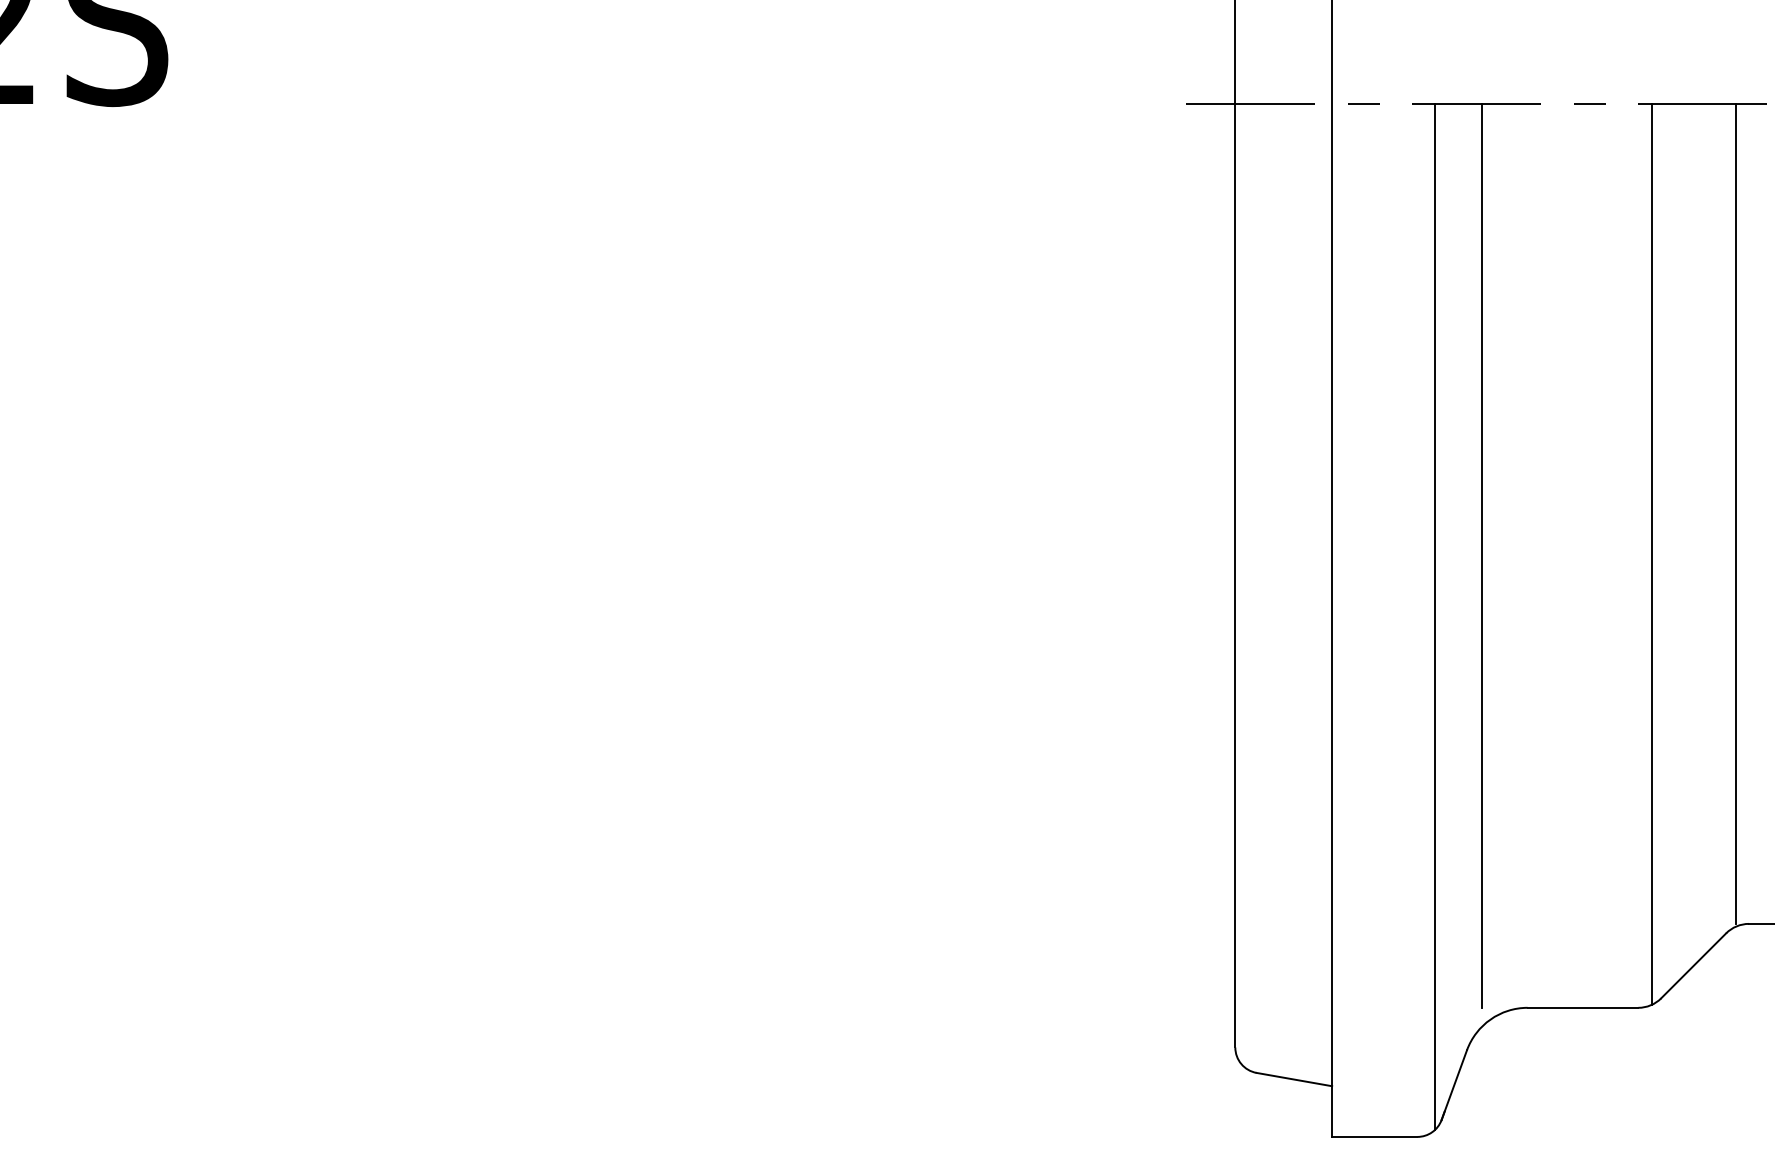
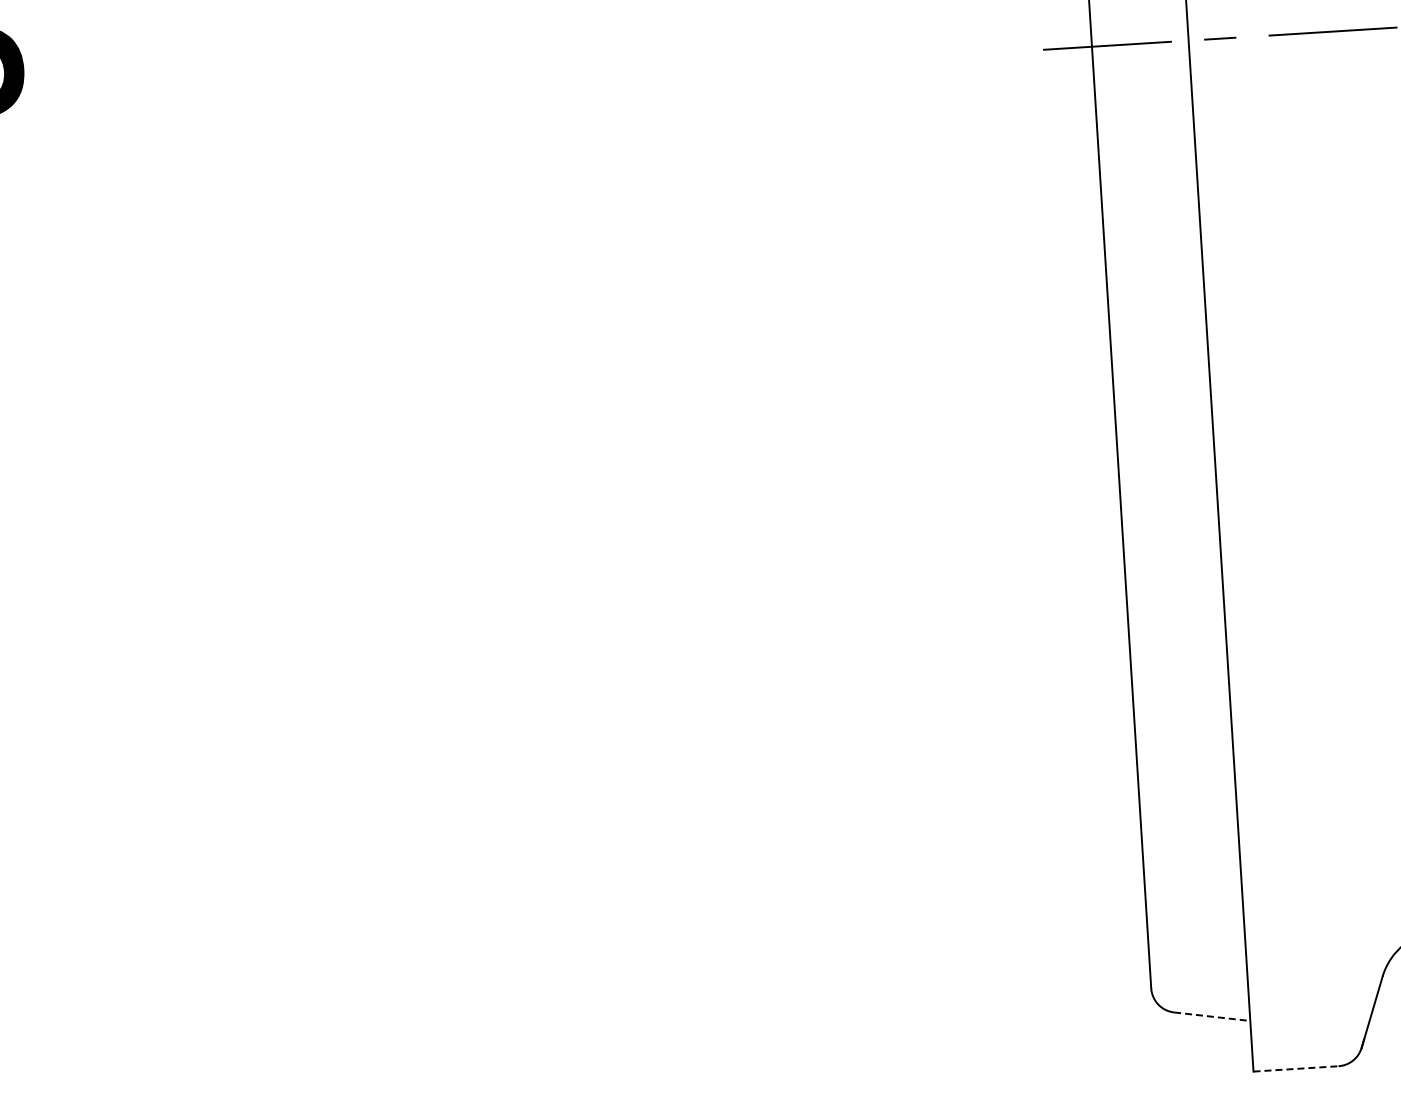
line: (1482, 555) -> (1367, 481), removed
line: (1435, 616) -> (1323, 545), removed
line: (1294, 1079) -> (1212, 1016), solid -> dashed
line: (1374, 1136) -> (1295, 1068), solid -> dashed

